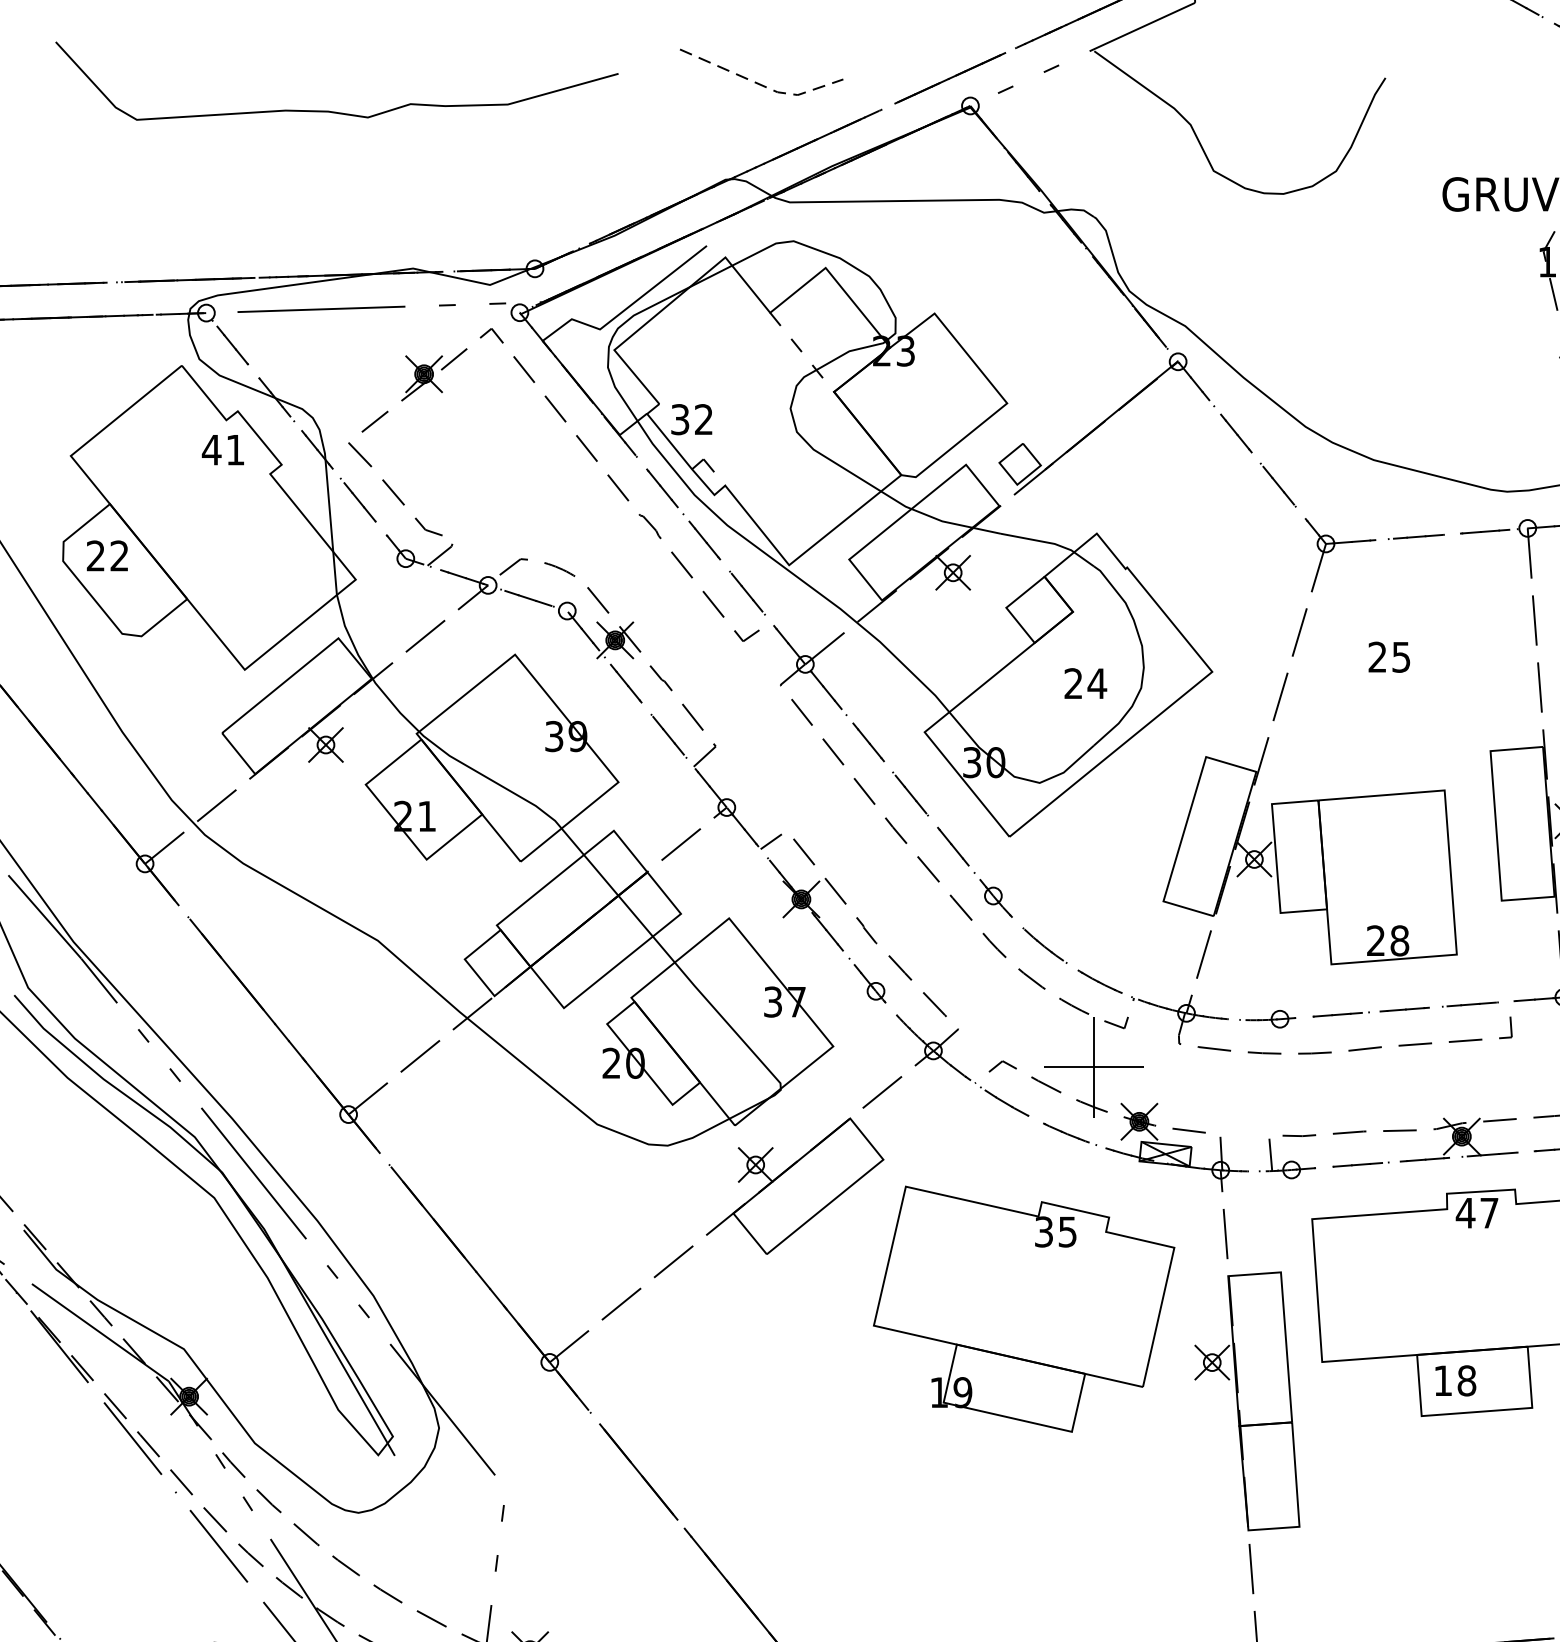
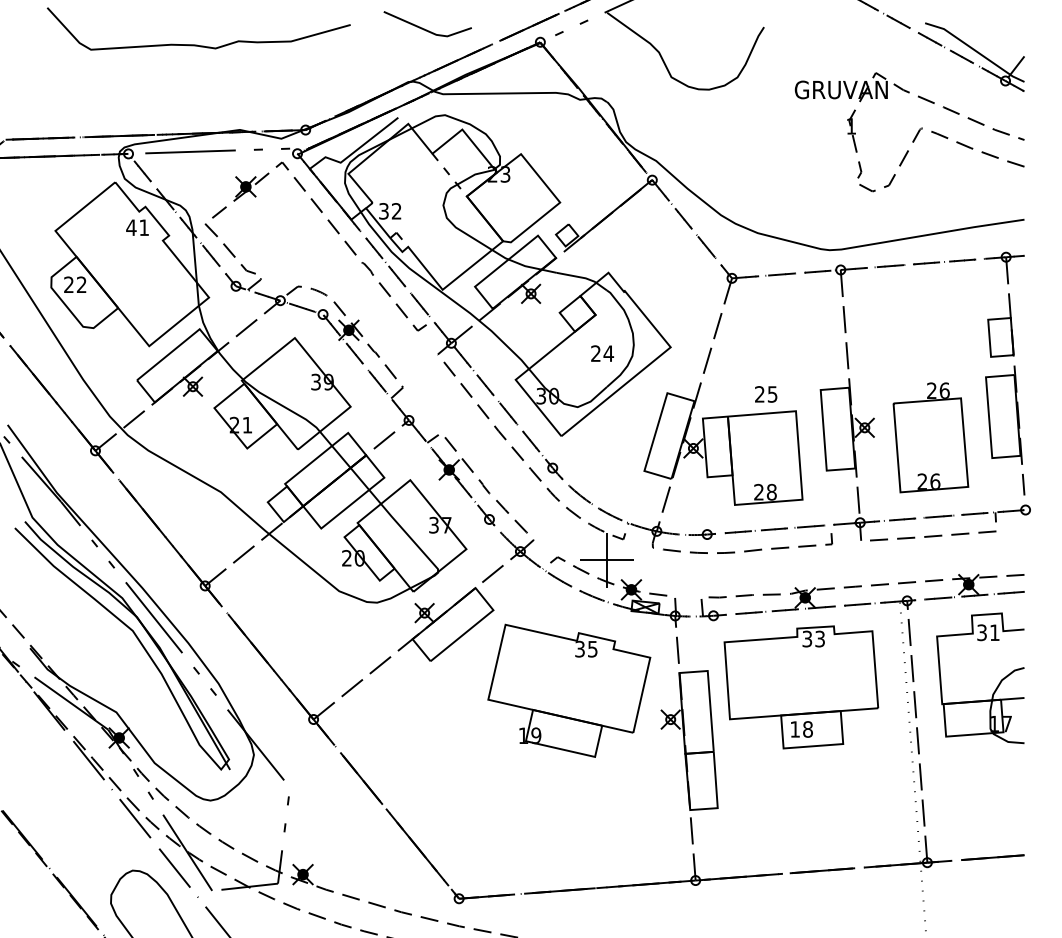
line: (762, 85) -> (428, 31), dashed -> solid
text: (1389, 657) -> (766, 394), moved
text: (1477, 1212) -> (813, 638), 47 -> 33

